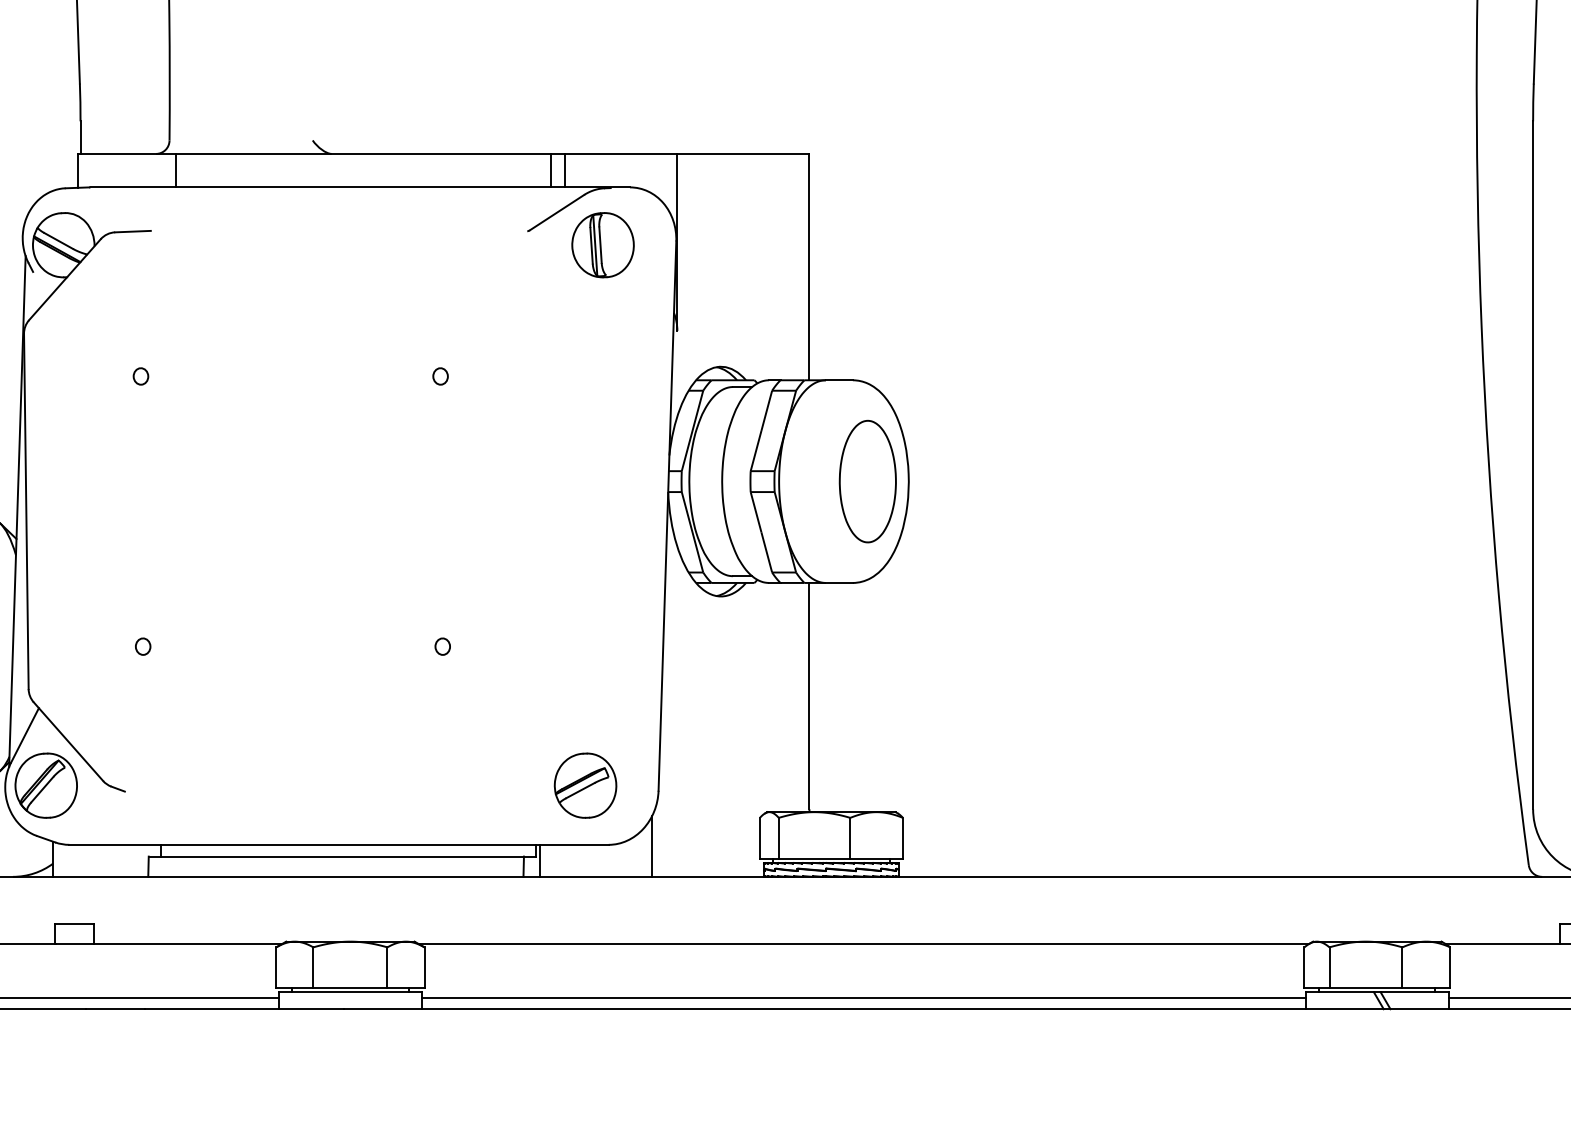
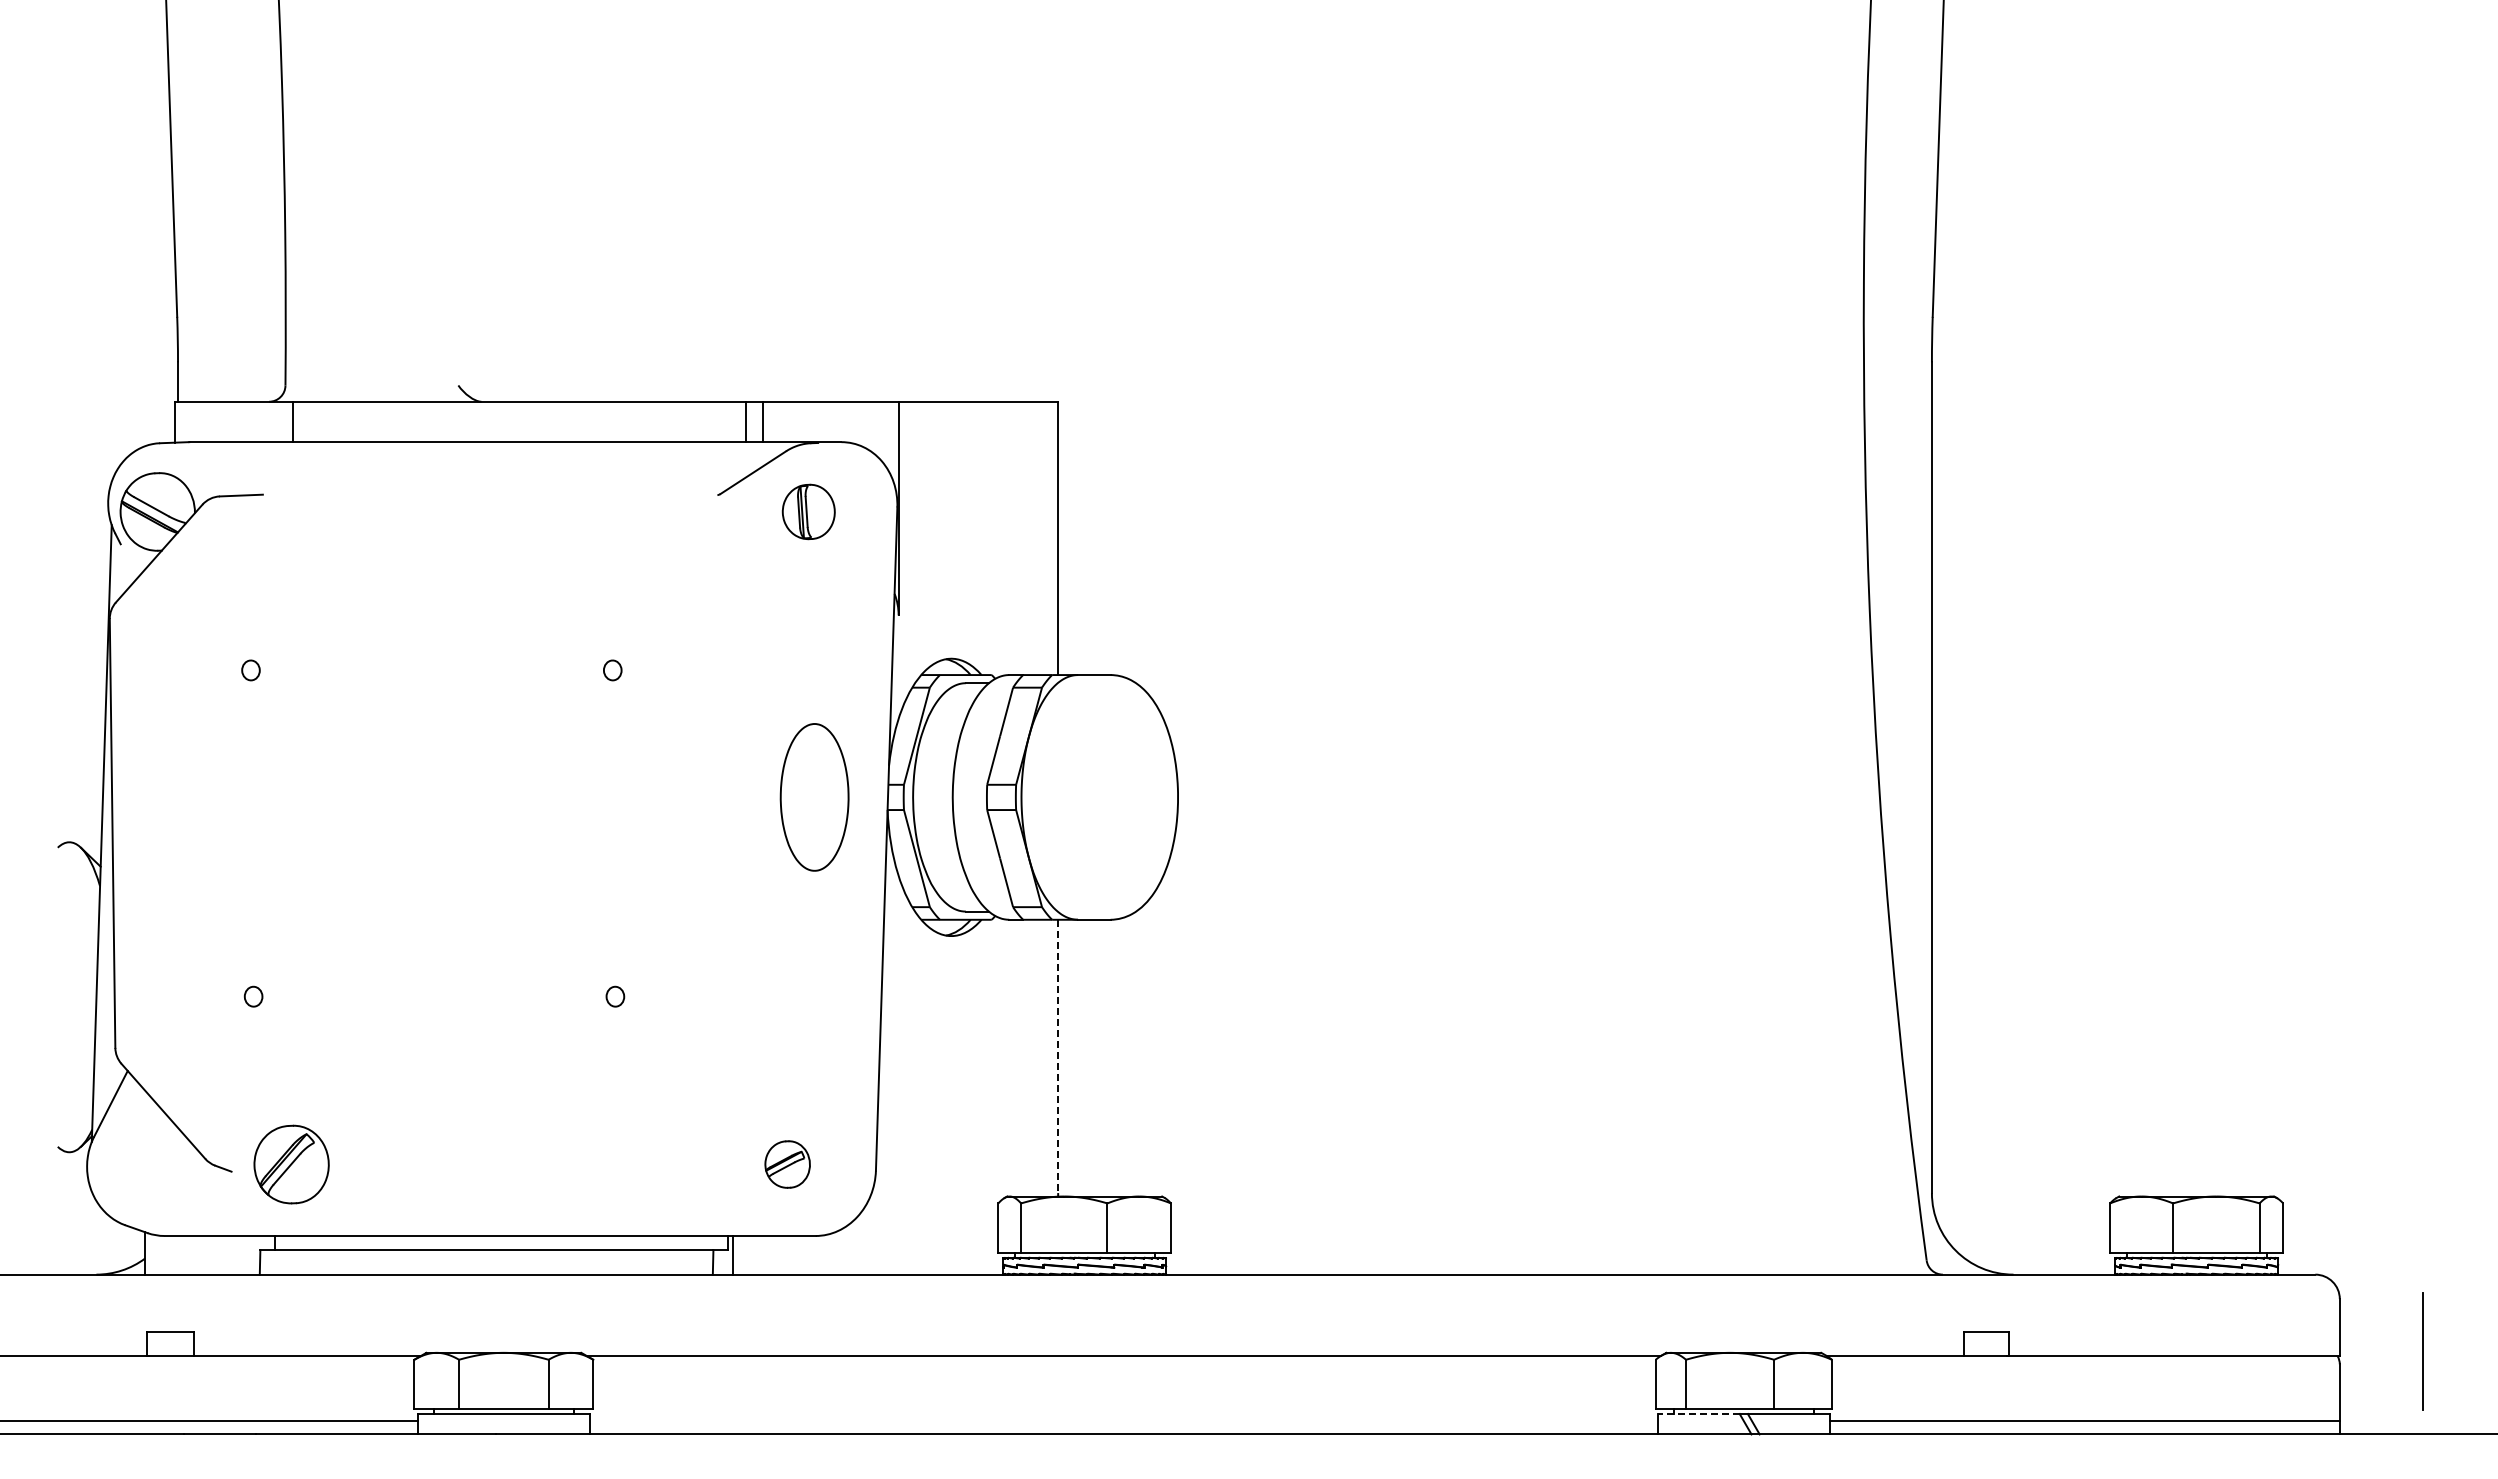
part: (602, 244) -> (808, 511), size x0.7
part: (867, 481) -> (814, 797), moved
line: (809, 696) -> (1058, 1056), solid -> dashed
part: (46, 785) -> (291, 1164), moved
part: (585, 785) -> (787, 1164), size x0.6
line: (652, 846) -> (868, 1237), removed
line: (1339, 992) -> (1698, 1414), solid -> dashed
line: (863, 998) -> (1123, 1421), removed

